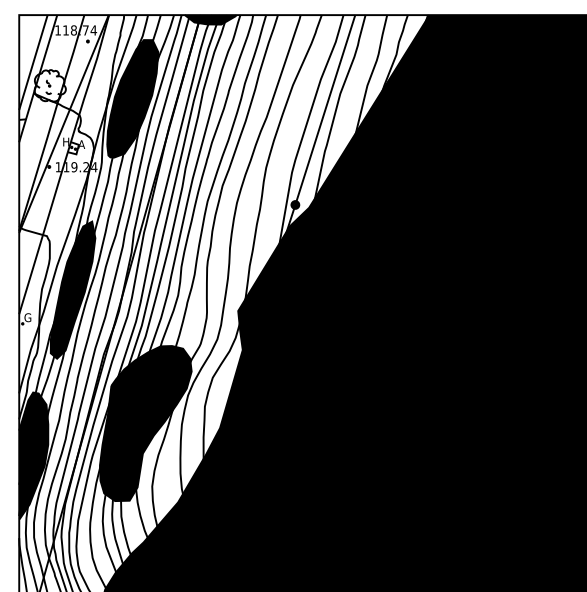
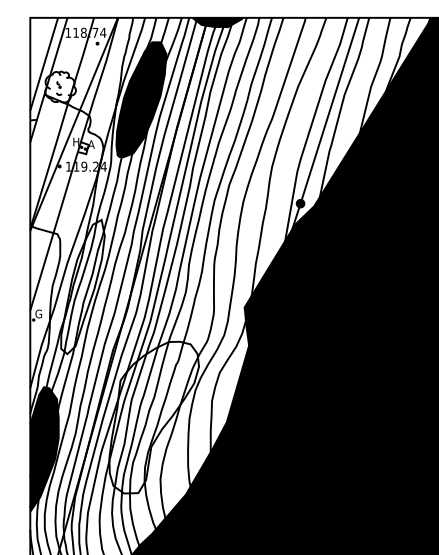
fill: (72, 289) -> (82, 286), removed
fill: (145, 423) -> (153, 417), removed

